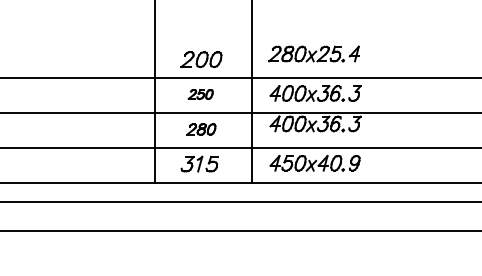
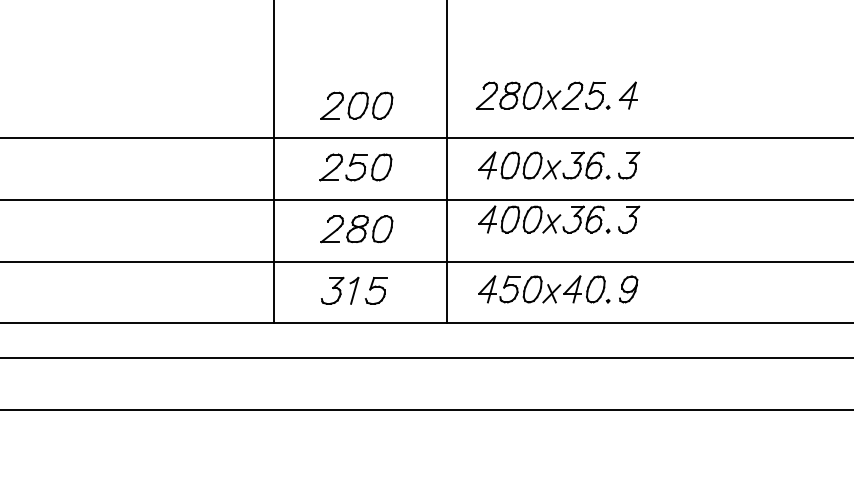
part: (200, 94) -> (355, 167), size x1.67
part: (201, 129) -> (356, 229), size x1.43

